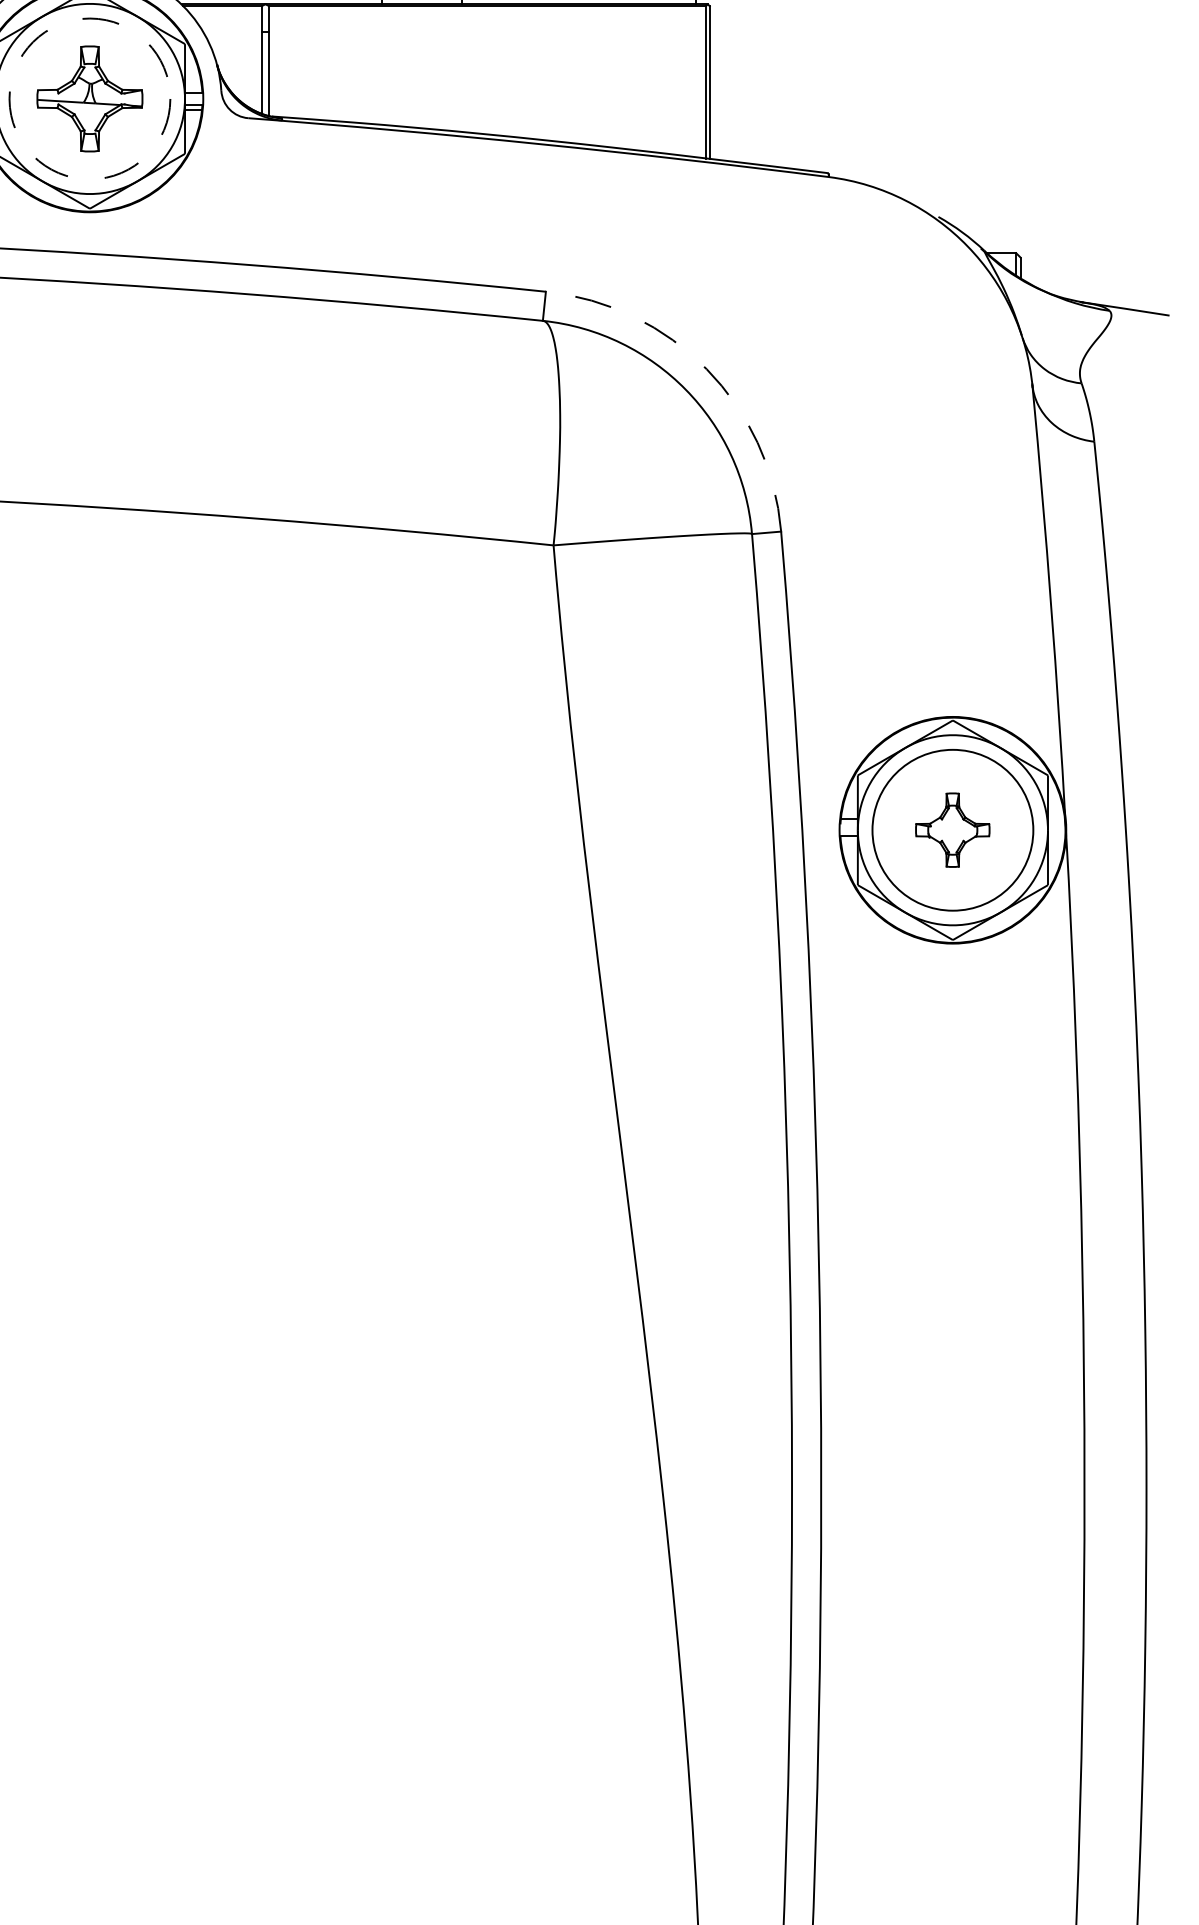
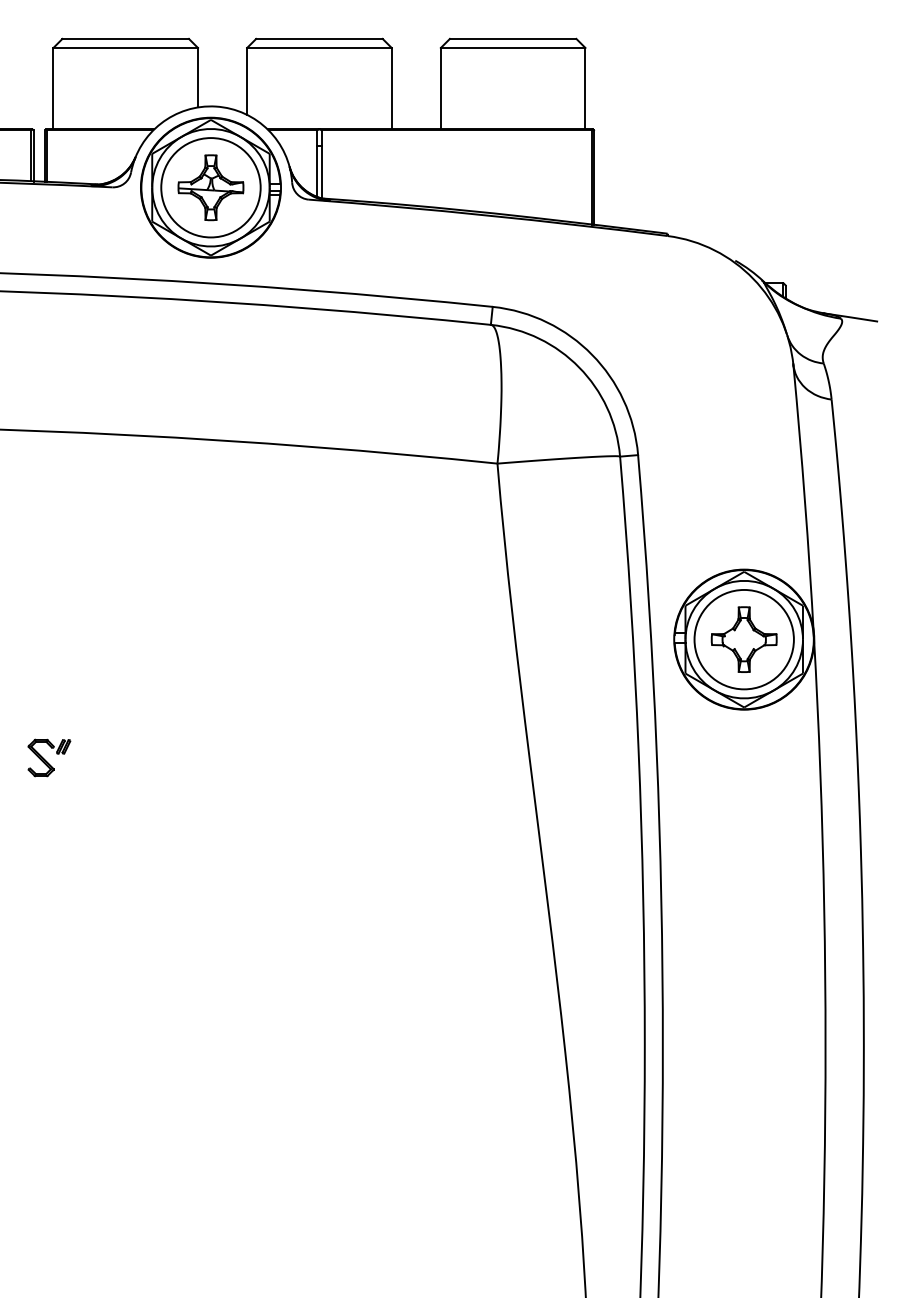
circle: (89, 98) -> (210, 187), dashed -> solid
arc: (707, 368) -> (592, 354), dashed -> solid
part: (951, 830) -> (743, 639), size x1.43

